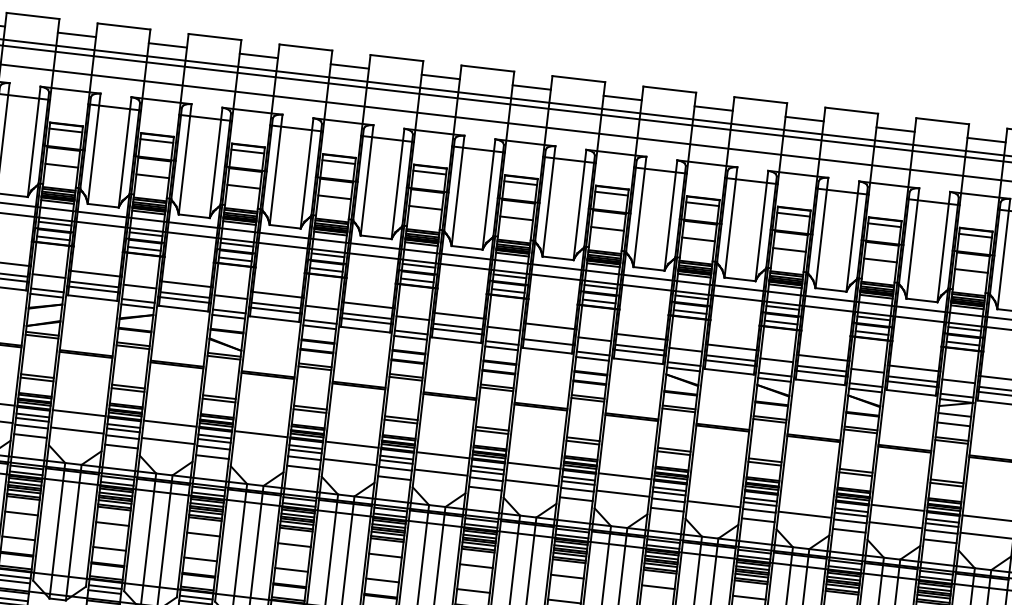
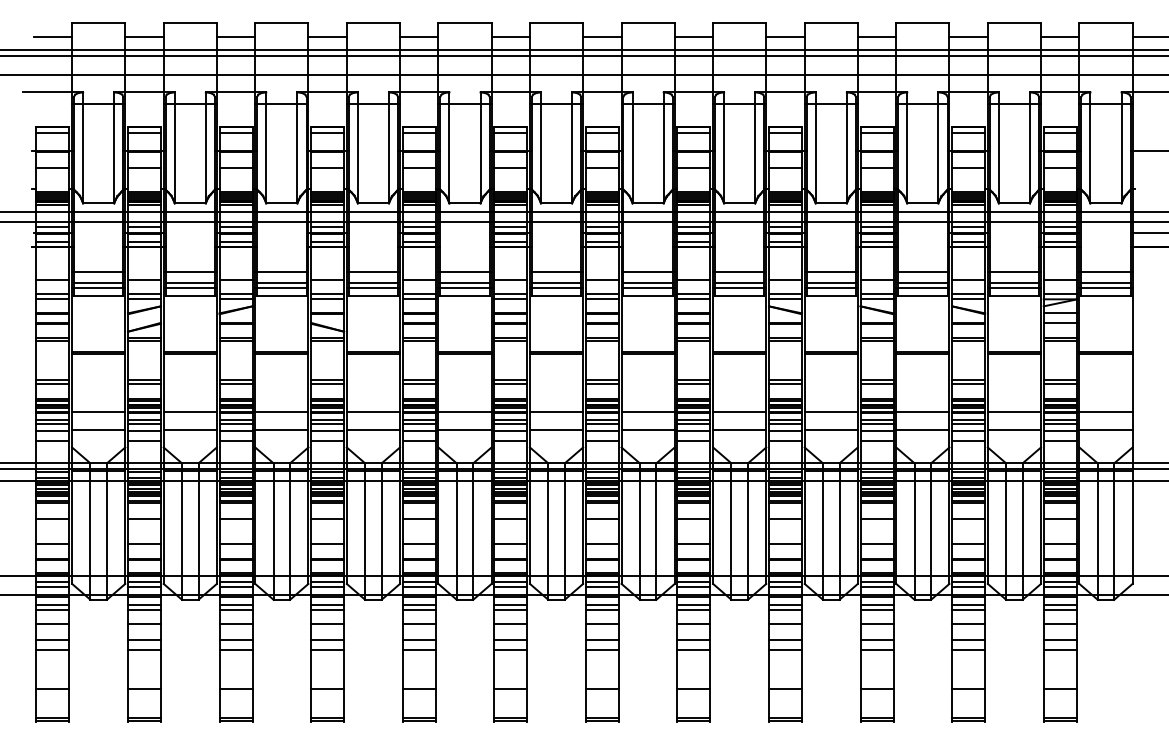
line: (548, 336) -> (647, 282), added
line: (258, 451) -> (372, 429), added
line: (715, 486) -> (830, 412), added
line: (806, 497) -> (922, 412), added

